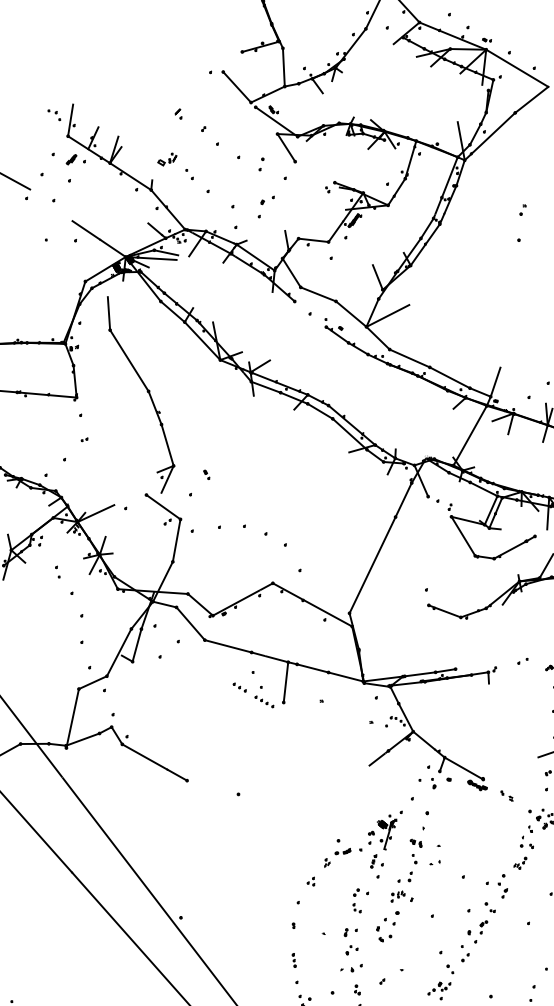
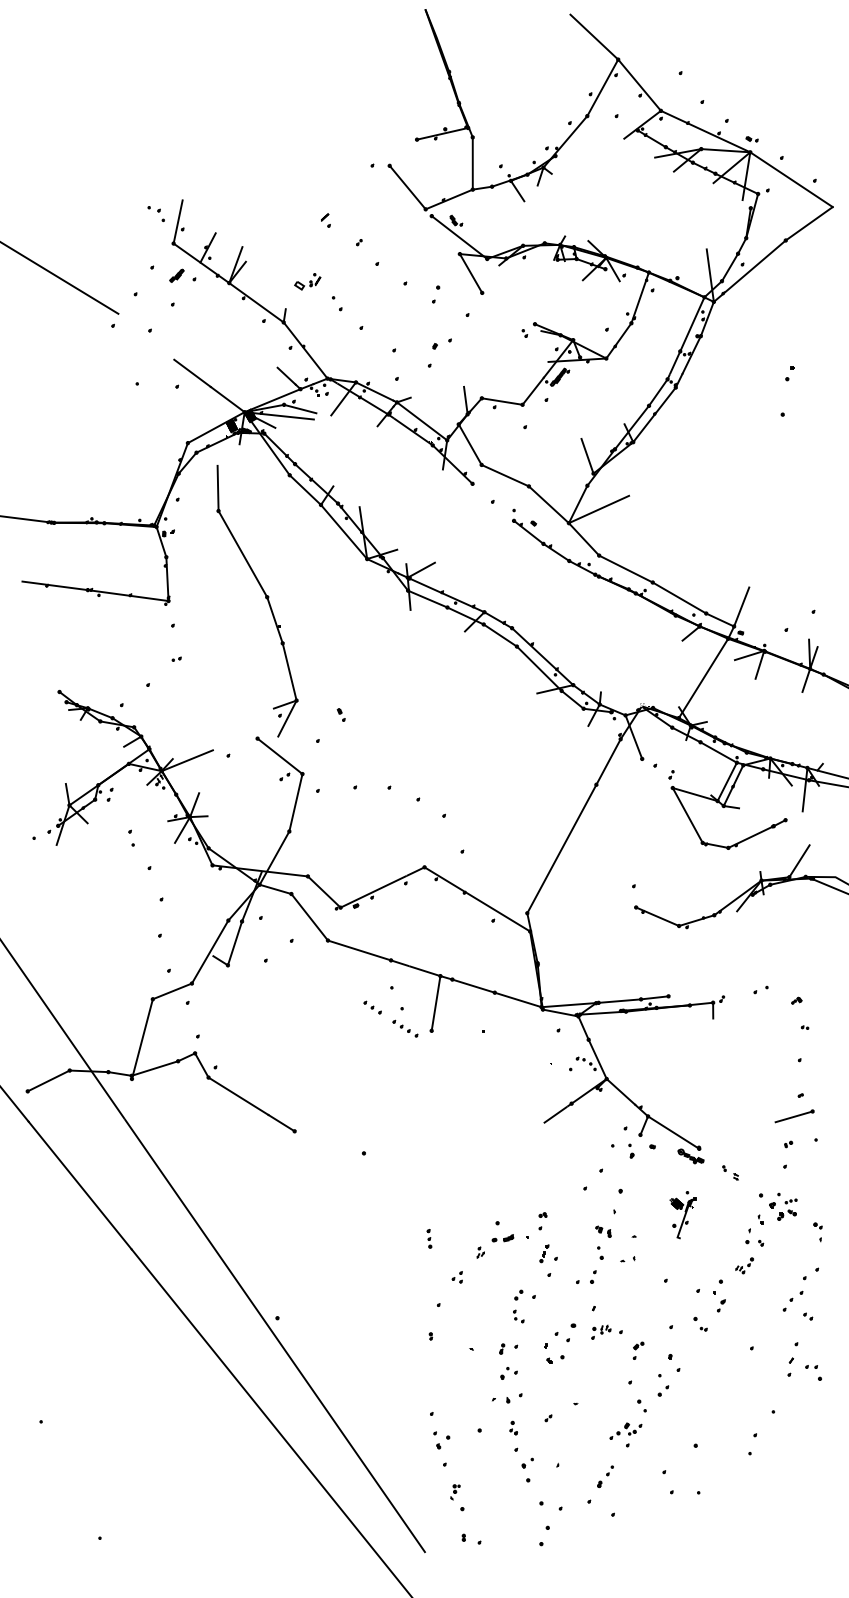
part: (387, 832) -> (682, 1215), moved
part: (398, 896) -> (601, 1331), moved
part: (483, 927) -> (638, 1350), moved
part: (294, 960) -> (429, 1238), moved

